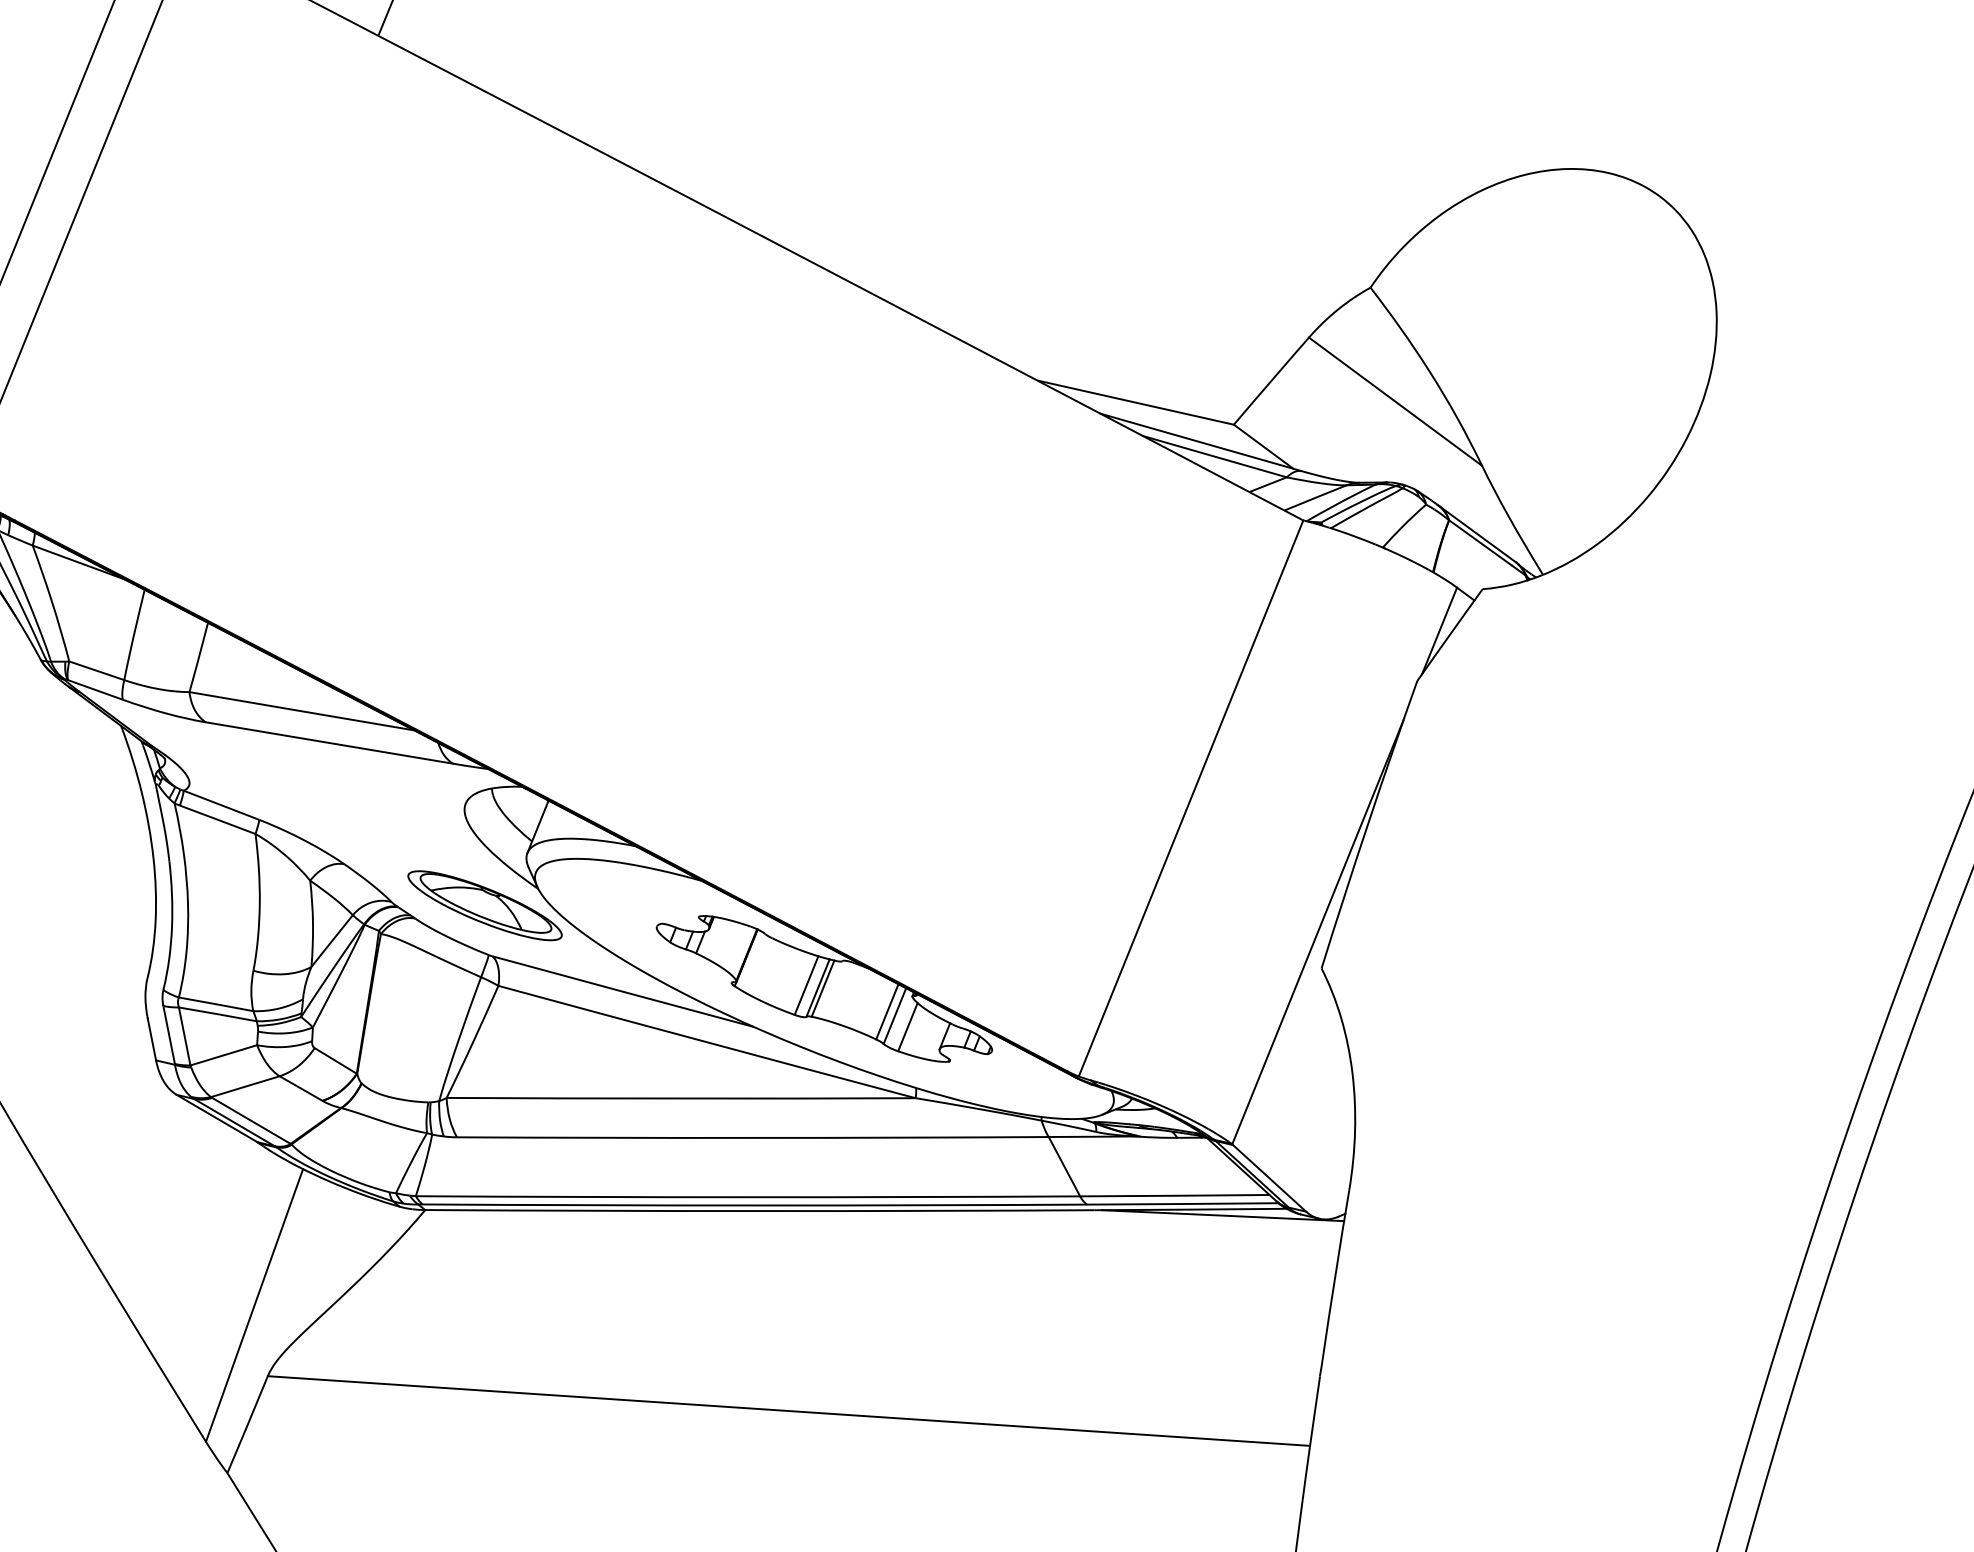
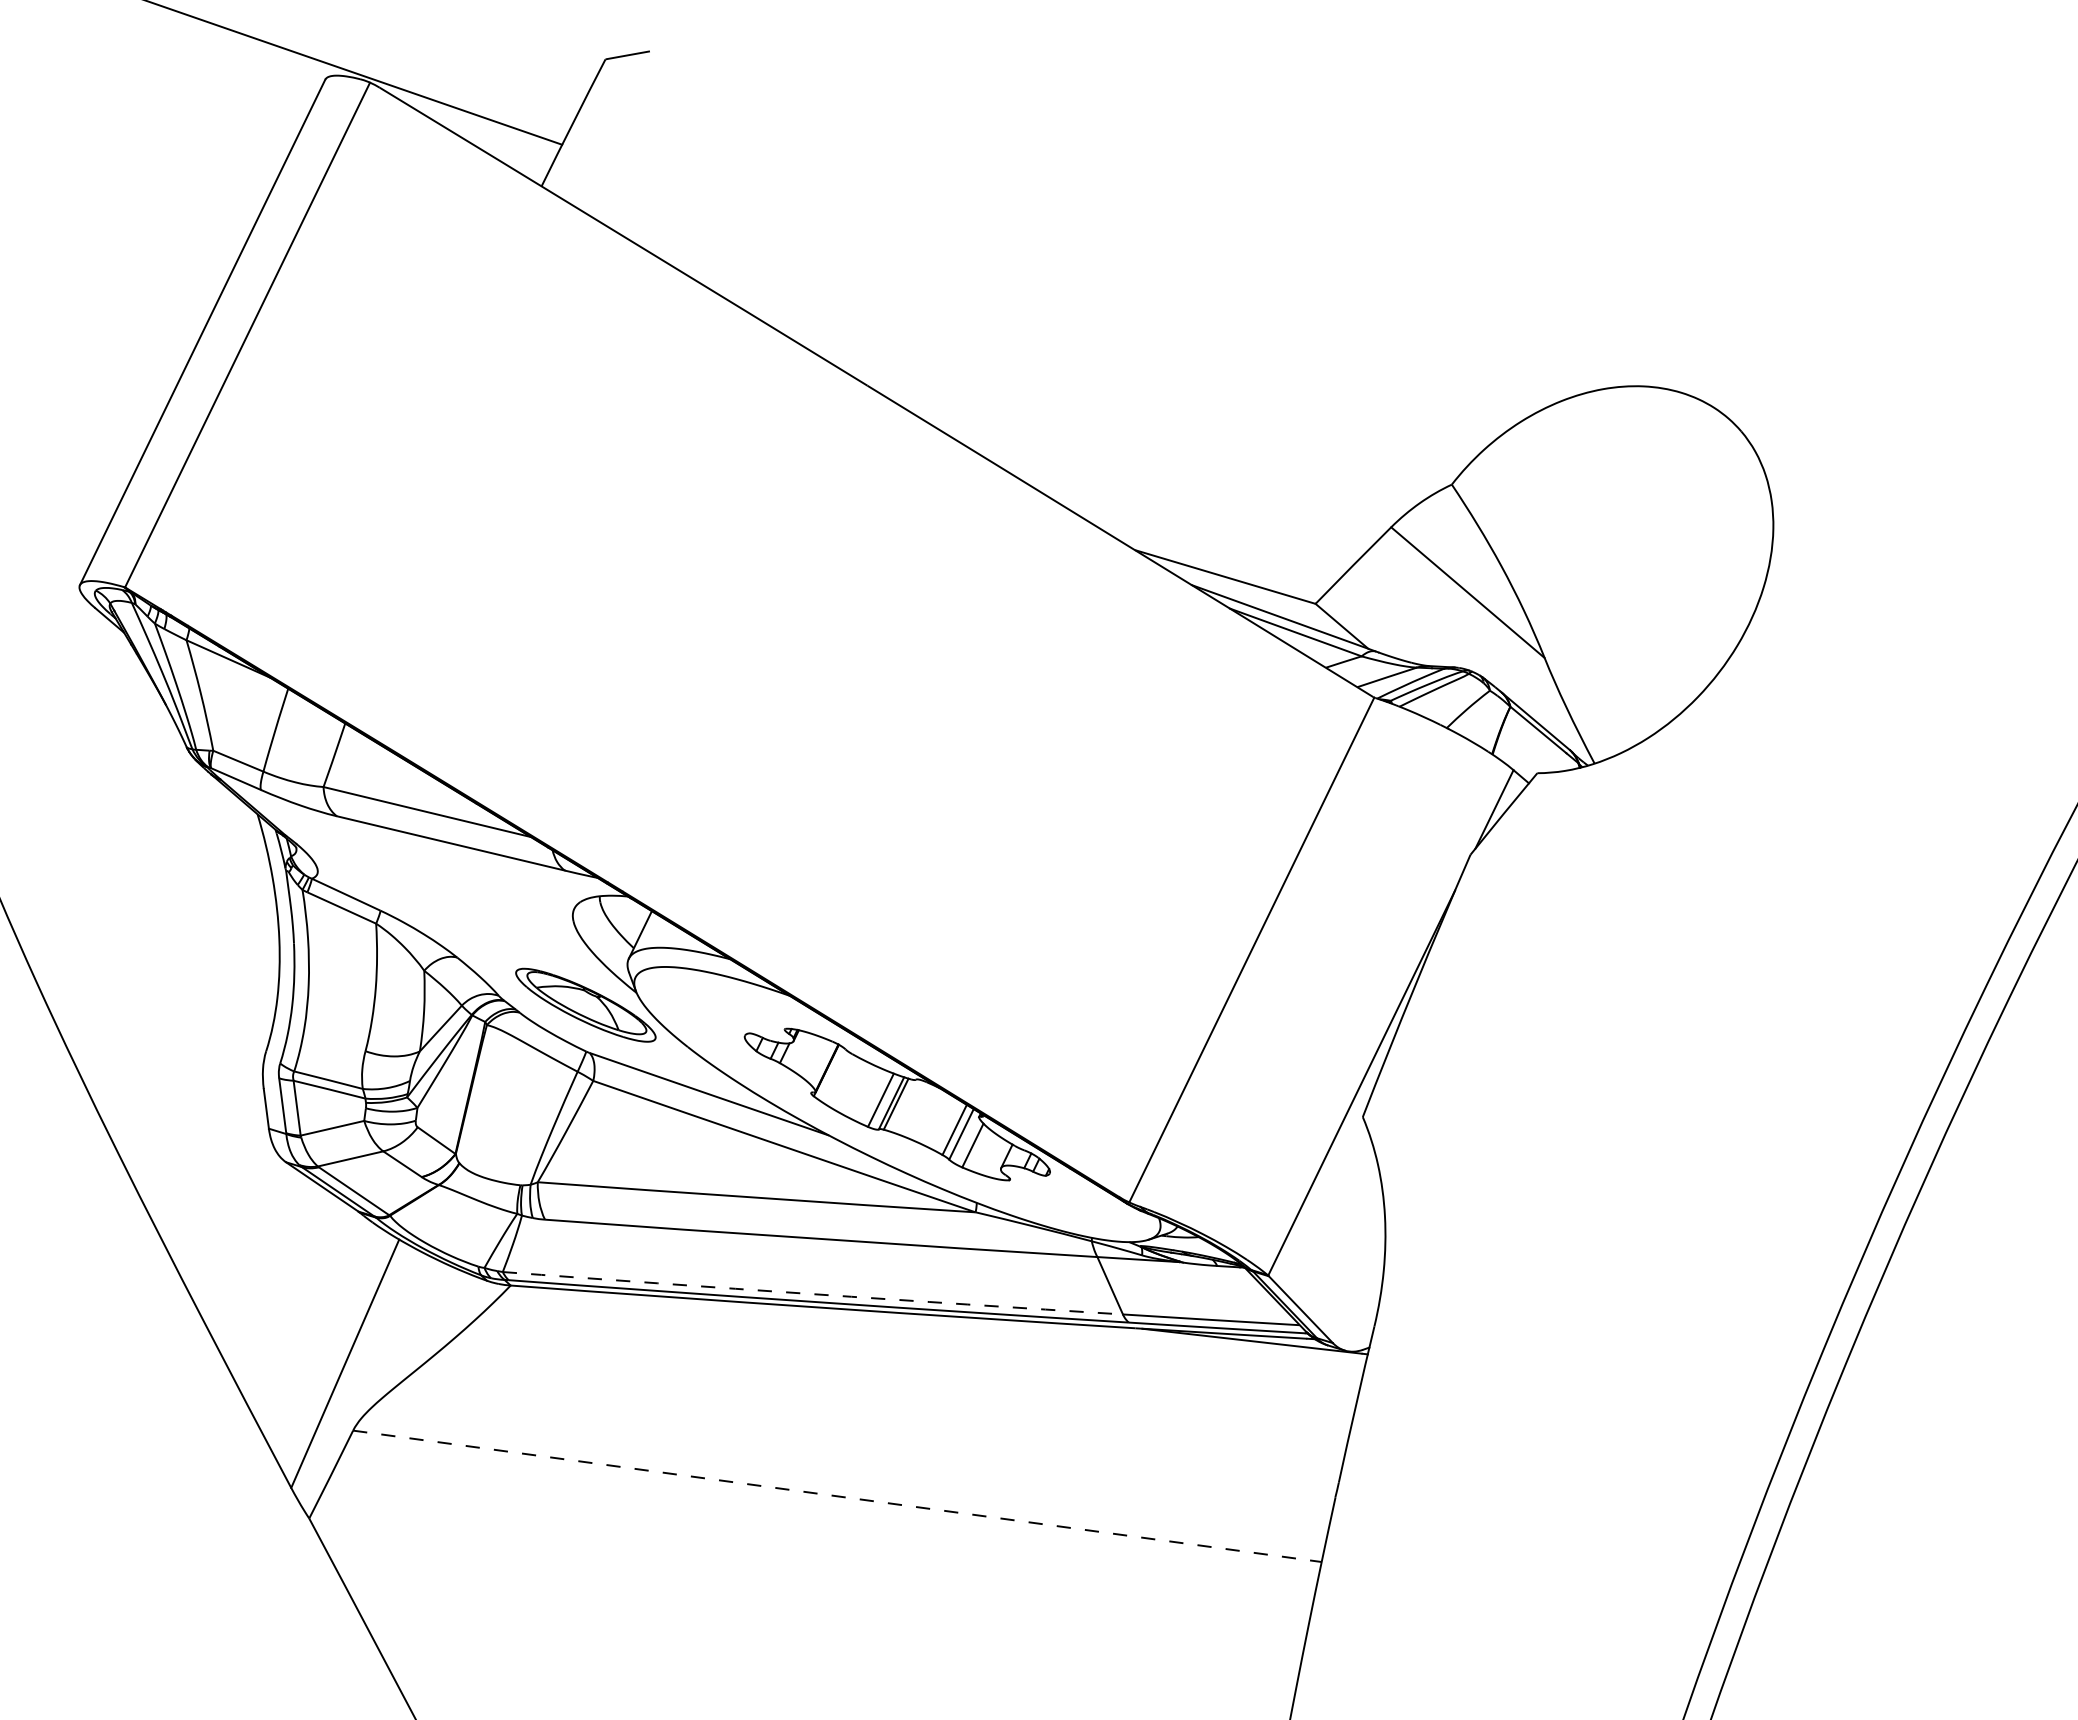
arc: (747, 1197) -> (812, 1294), solid -> dashed
line: (789, 1411) -> (837, 1496), solid -> dashed

